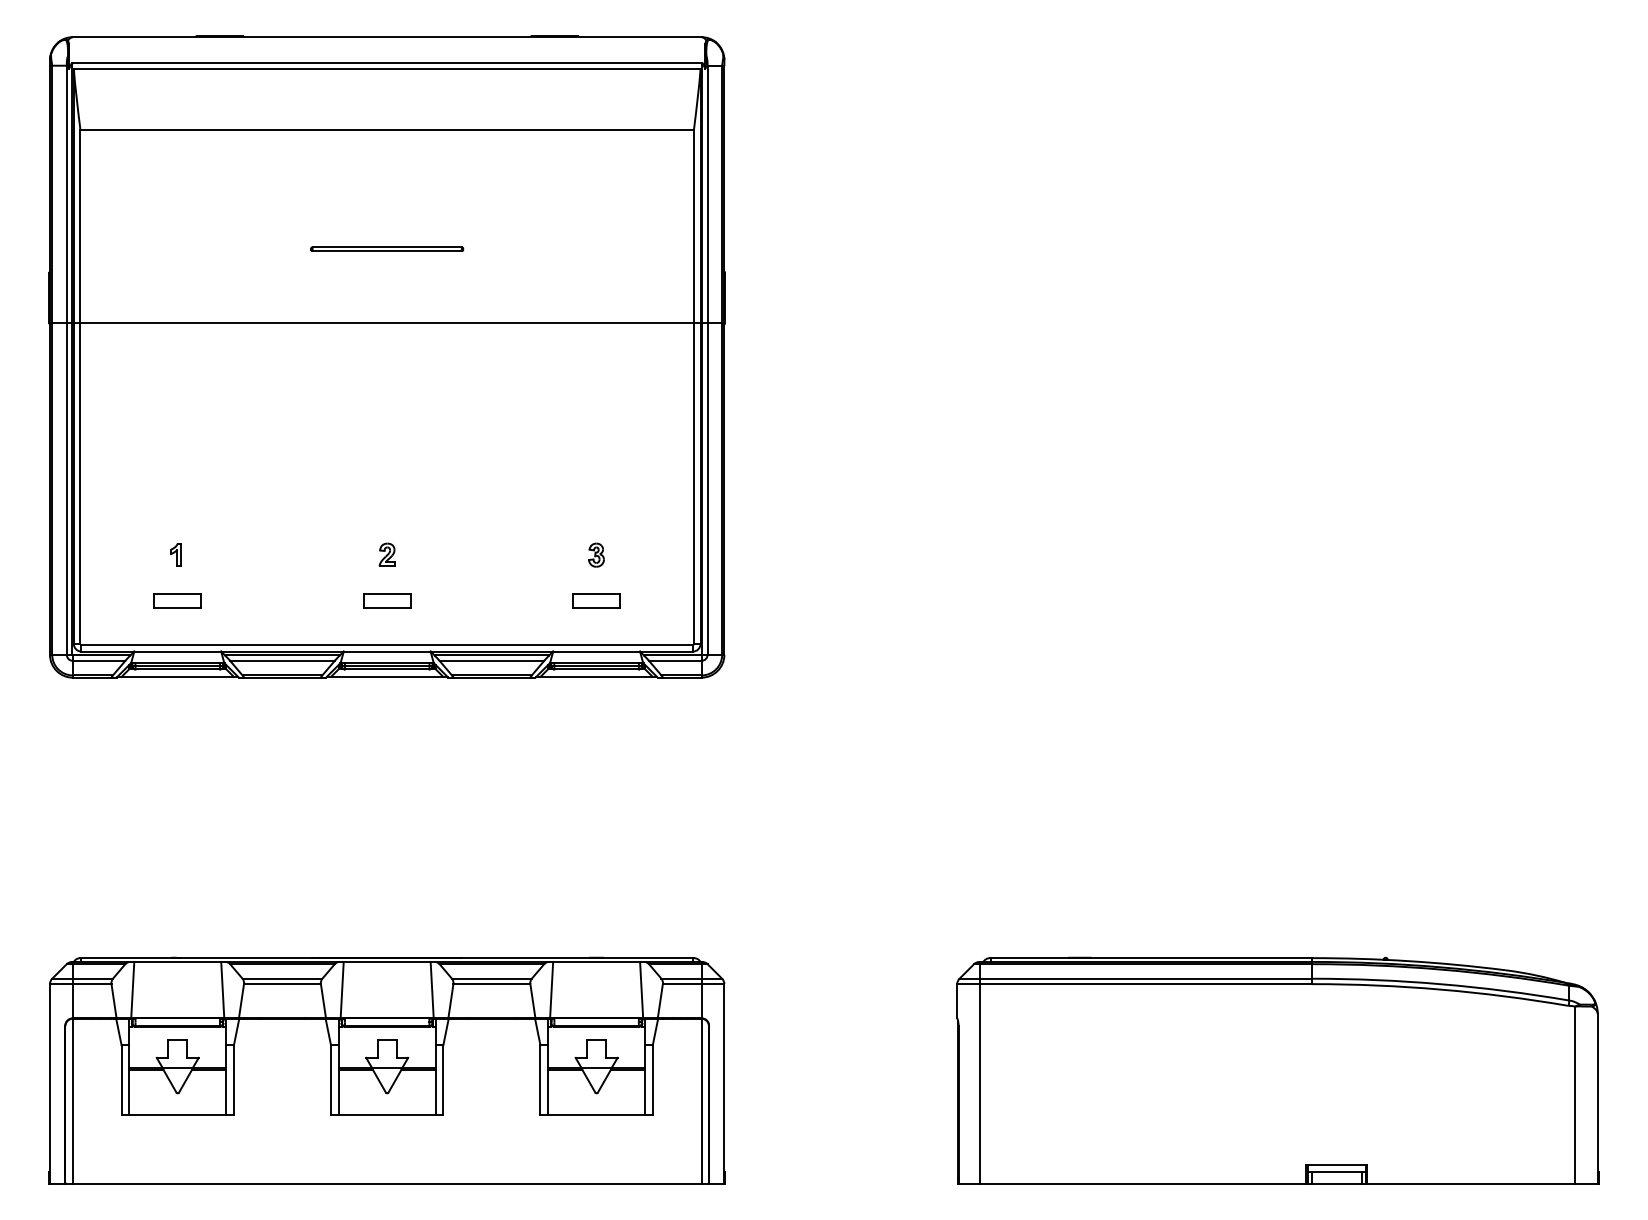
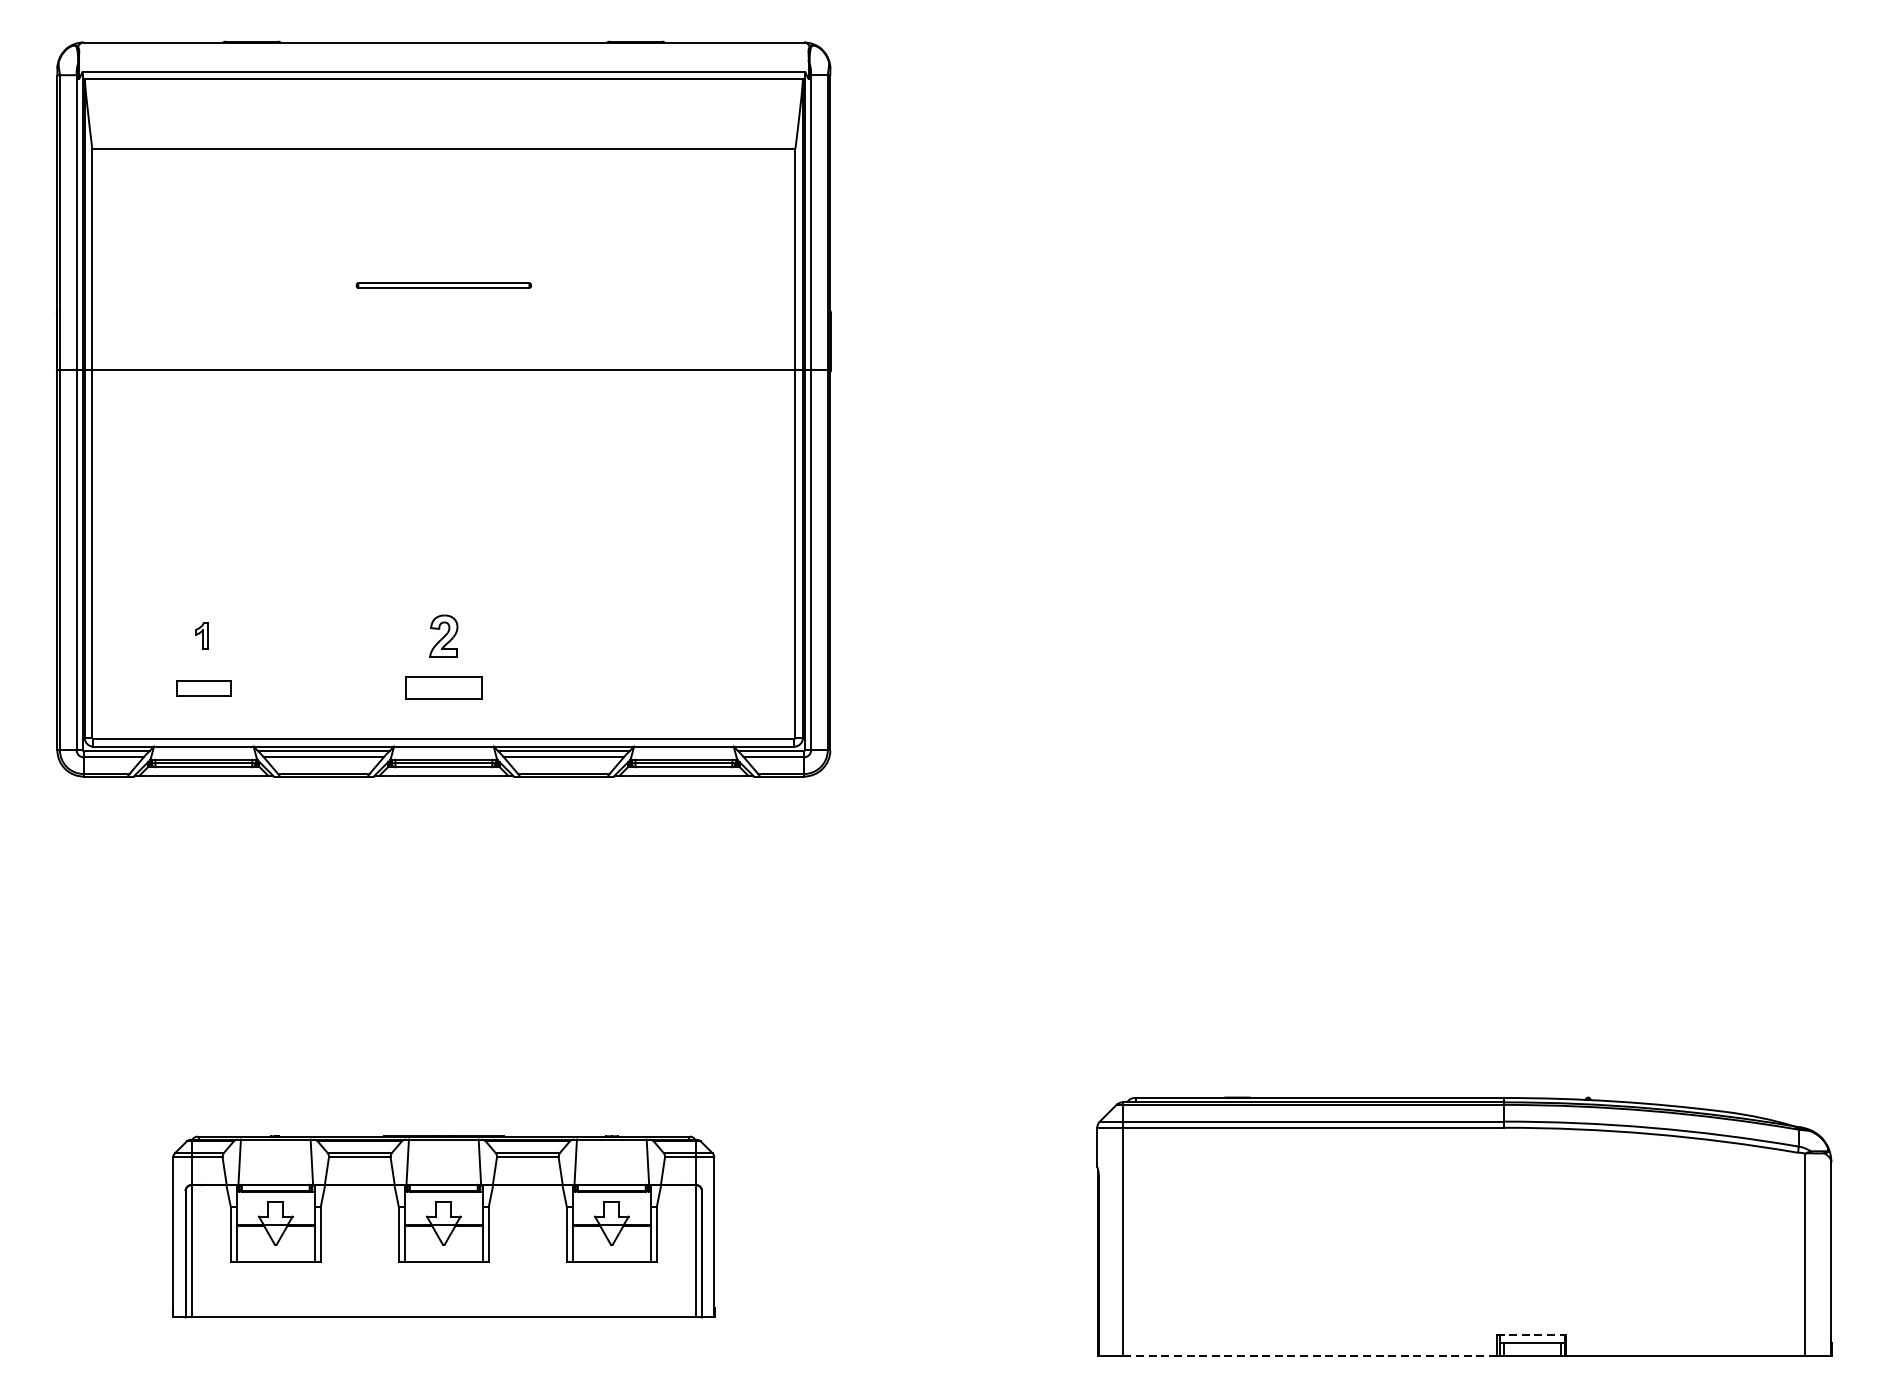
part: (386, 554) -> (443, 635), size x1.6
part: (596, 554) -> (683, 635), removed
part: (387, 600) -> (444, 688), size x1.4
part: (596, 600) -> (683, 688), removed
part: (386, 1070) -> (443, 1226), size x0.7
line: (1336, 1164) -> (1531, 1334), solid -> dashed
line: (1142, 1183) -> (1309, 1356), solid -> dashed

